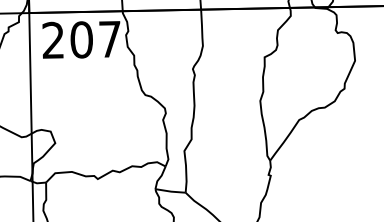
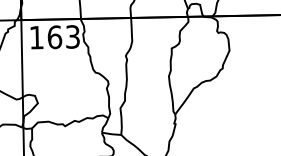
text: (81, 40) -> (54, 37), 207 -> 163

